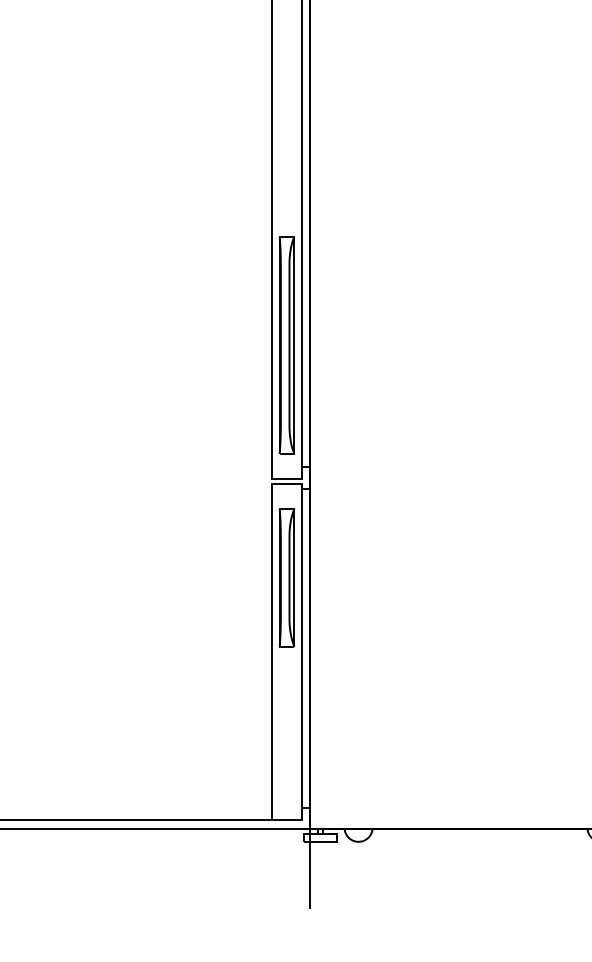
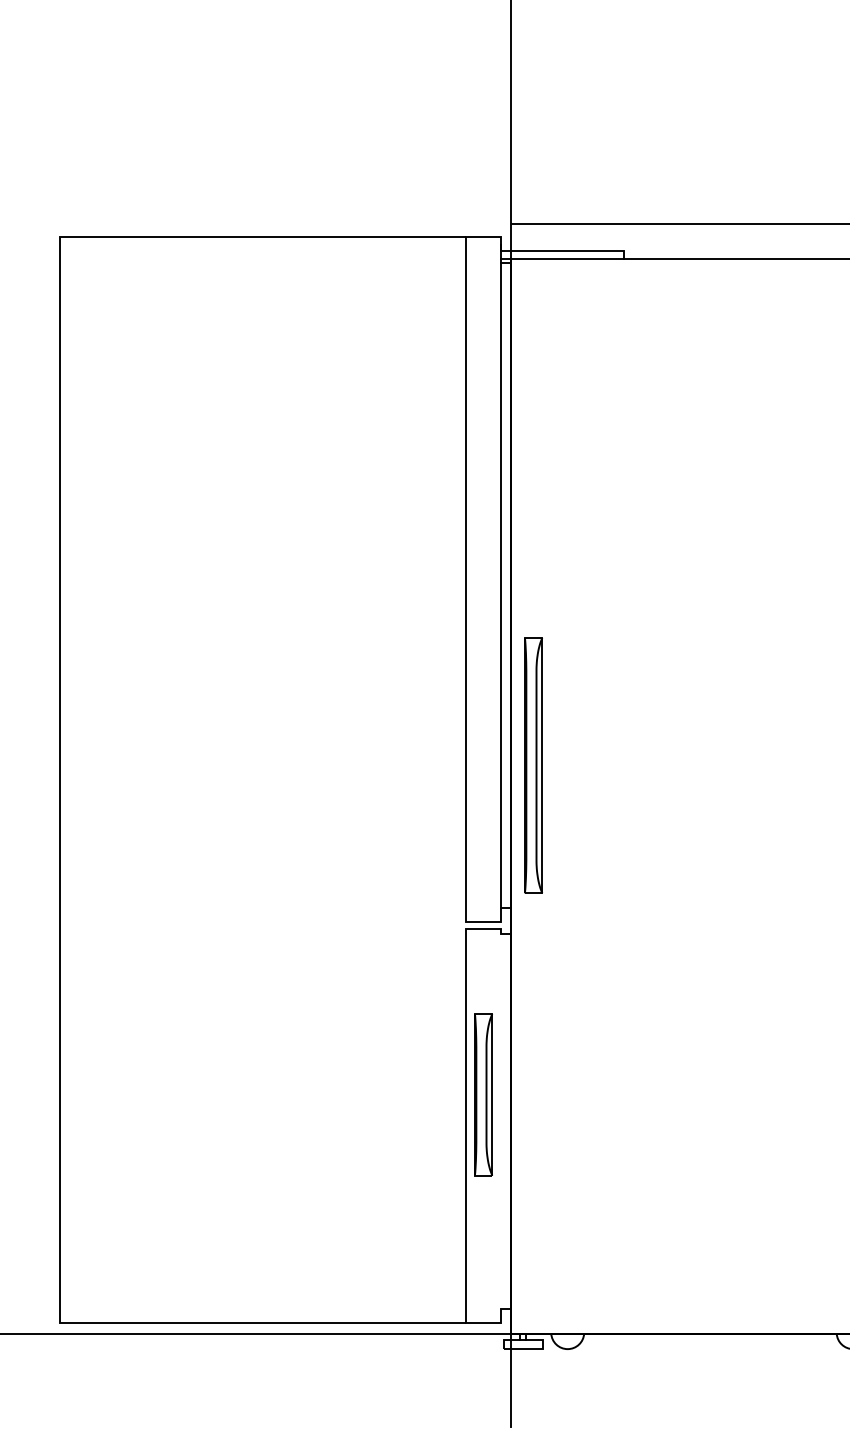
part: (286, 345) -> (533, 765), moved
part: (286, 577) -> (483, 1094), moved
line: (302, 648) -> (501, 1121), removed

